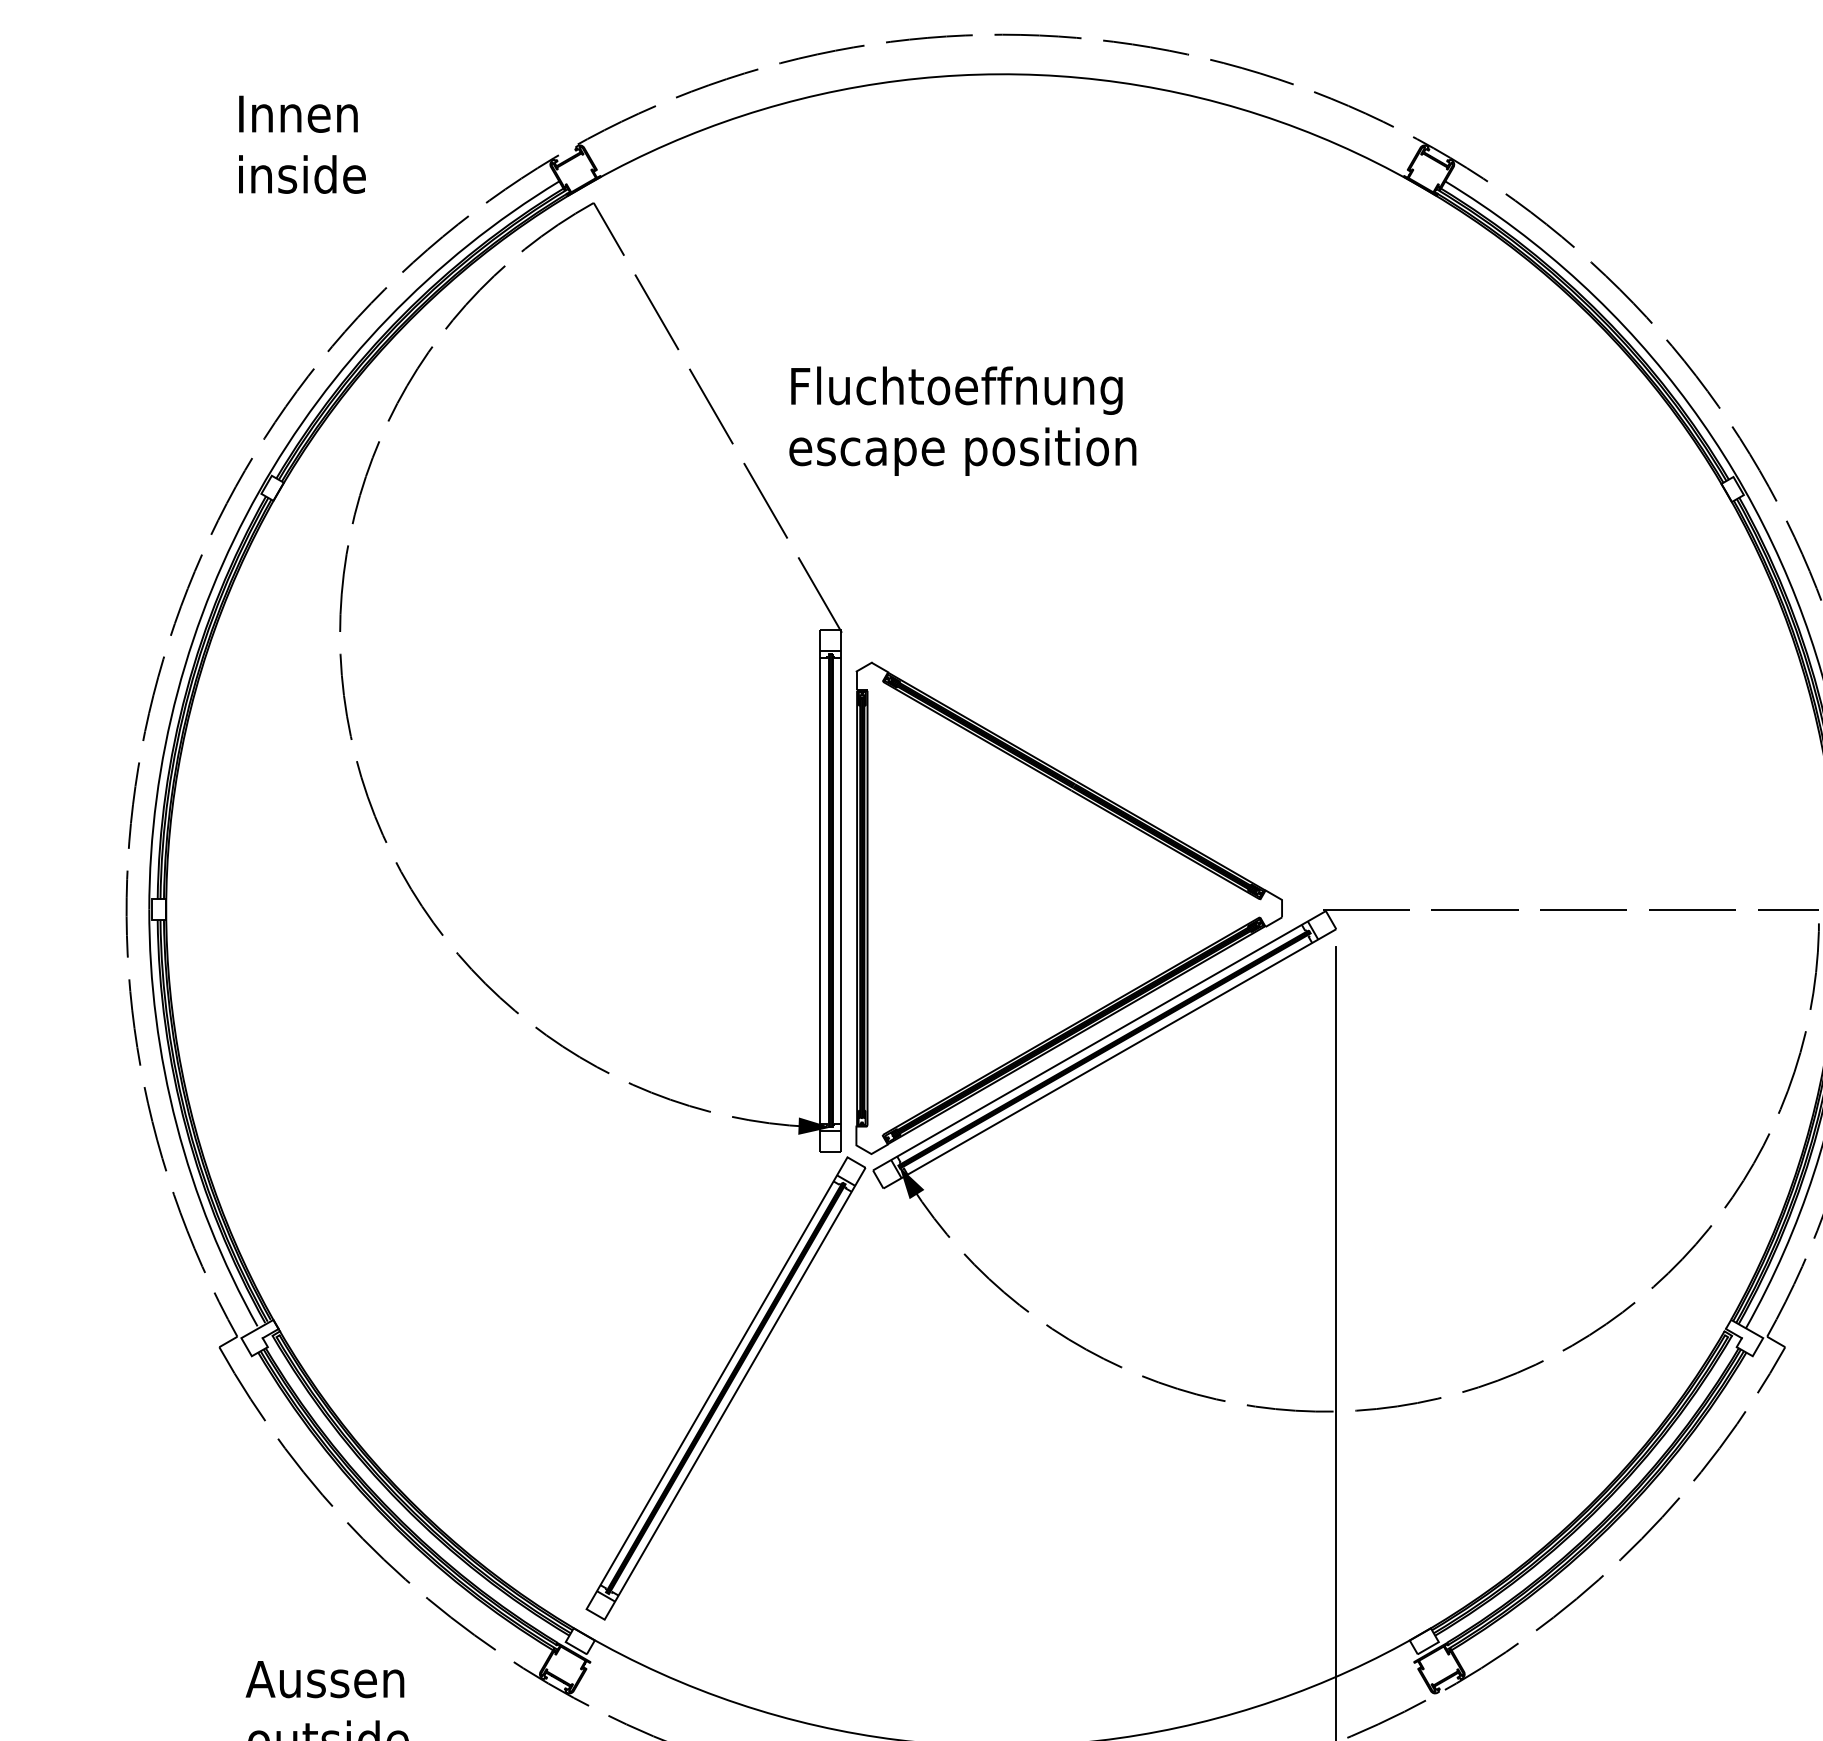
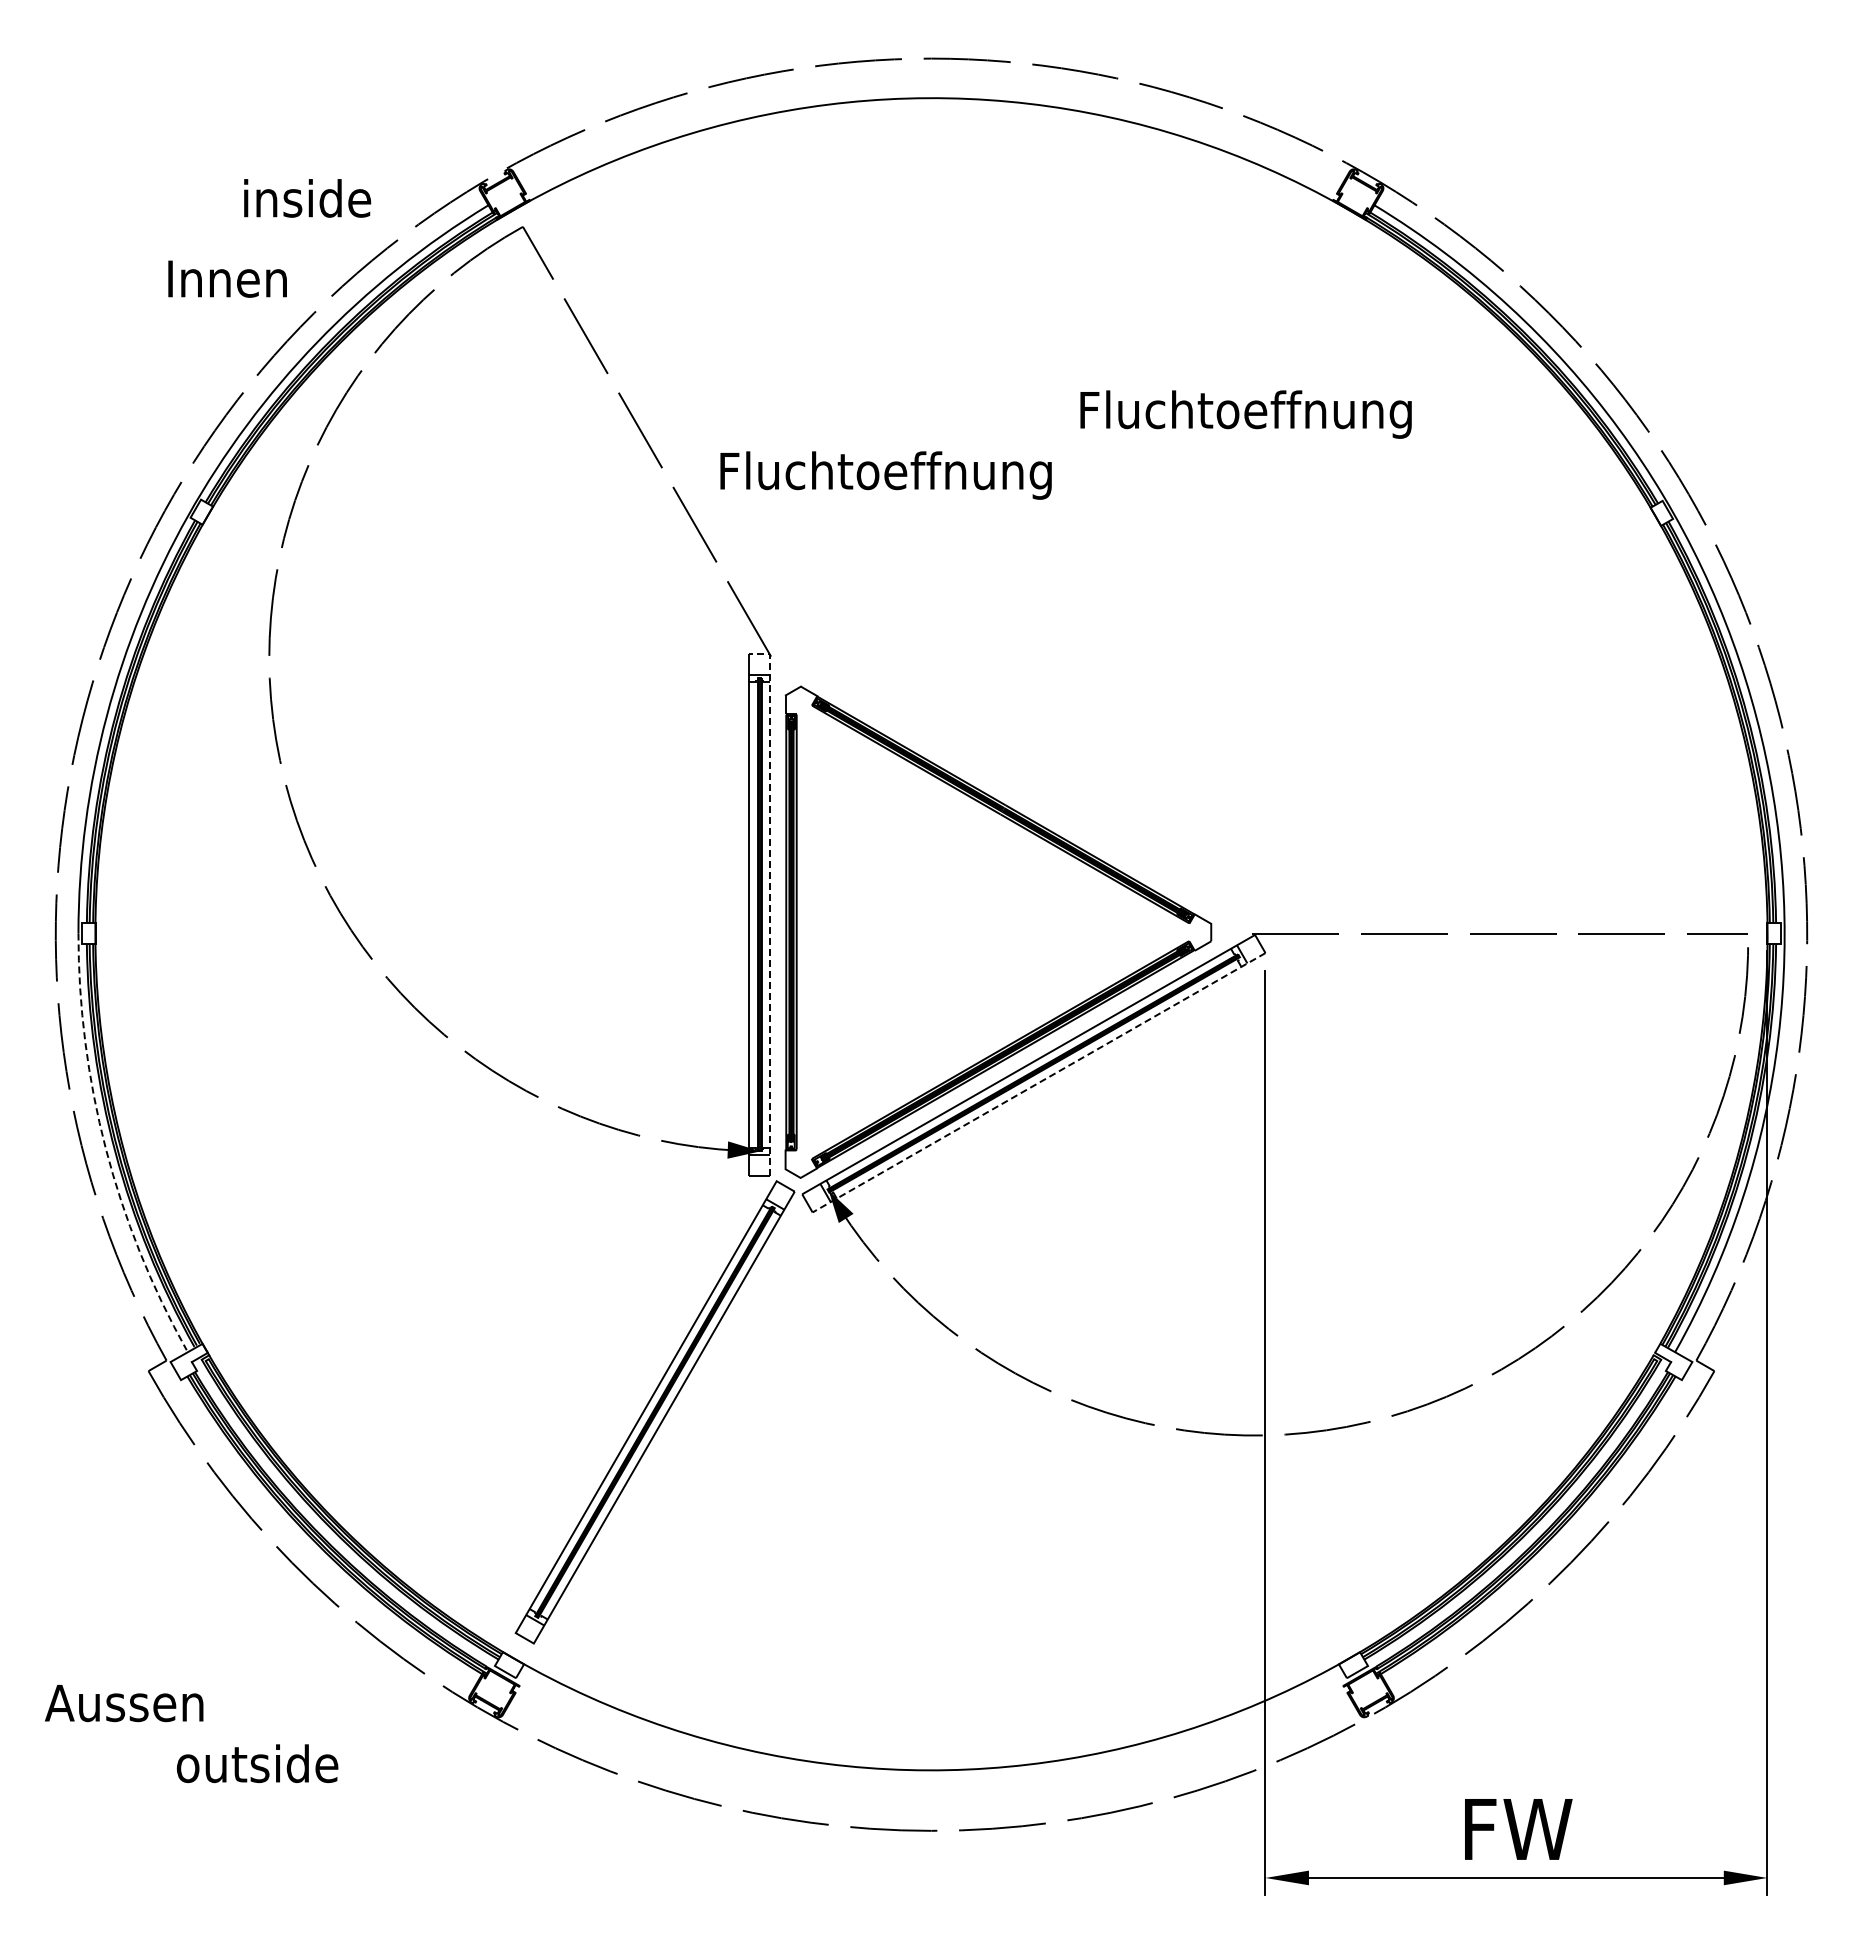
text: (298, 113) -> (227, 278), moved
text: (302, 174) -> (307, 198), moved
text: (956, 390) -> (1245, 414), moved
text: (962, 451) -> (891, 475), escape position -> Fluchtoeffnung
line: (841, 879) -> (770, 903), solid -> dashed
line: (1110, 1058) -> (1039, 1082), solid -> dashed
arc: (176, 1124) -> (105, 1148), solid -> dashed
text: (325, 1679) -> (124, 1703), moved

